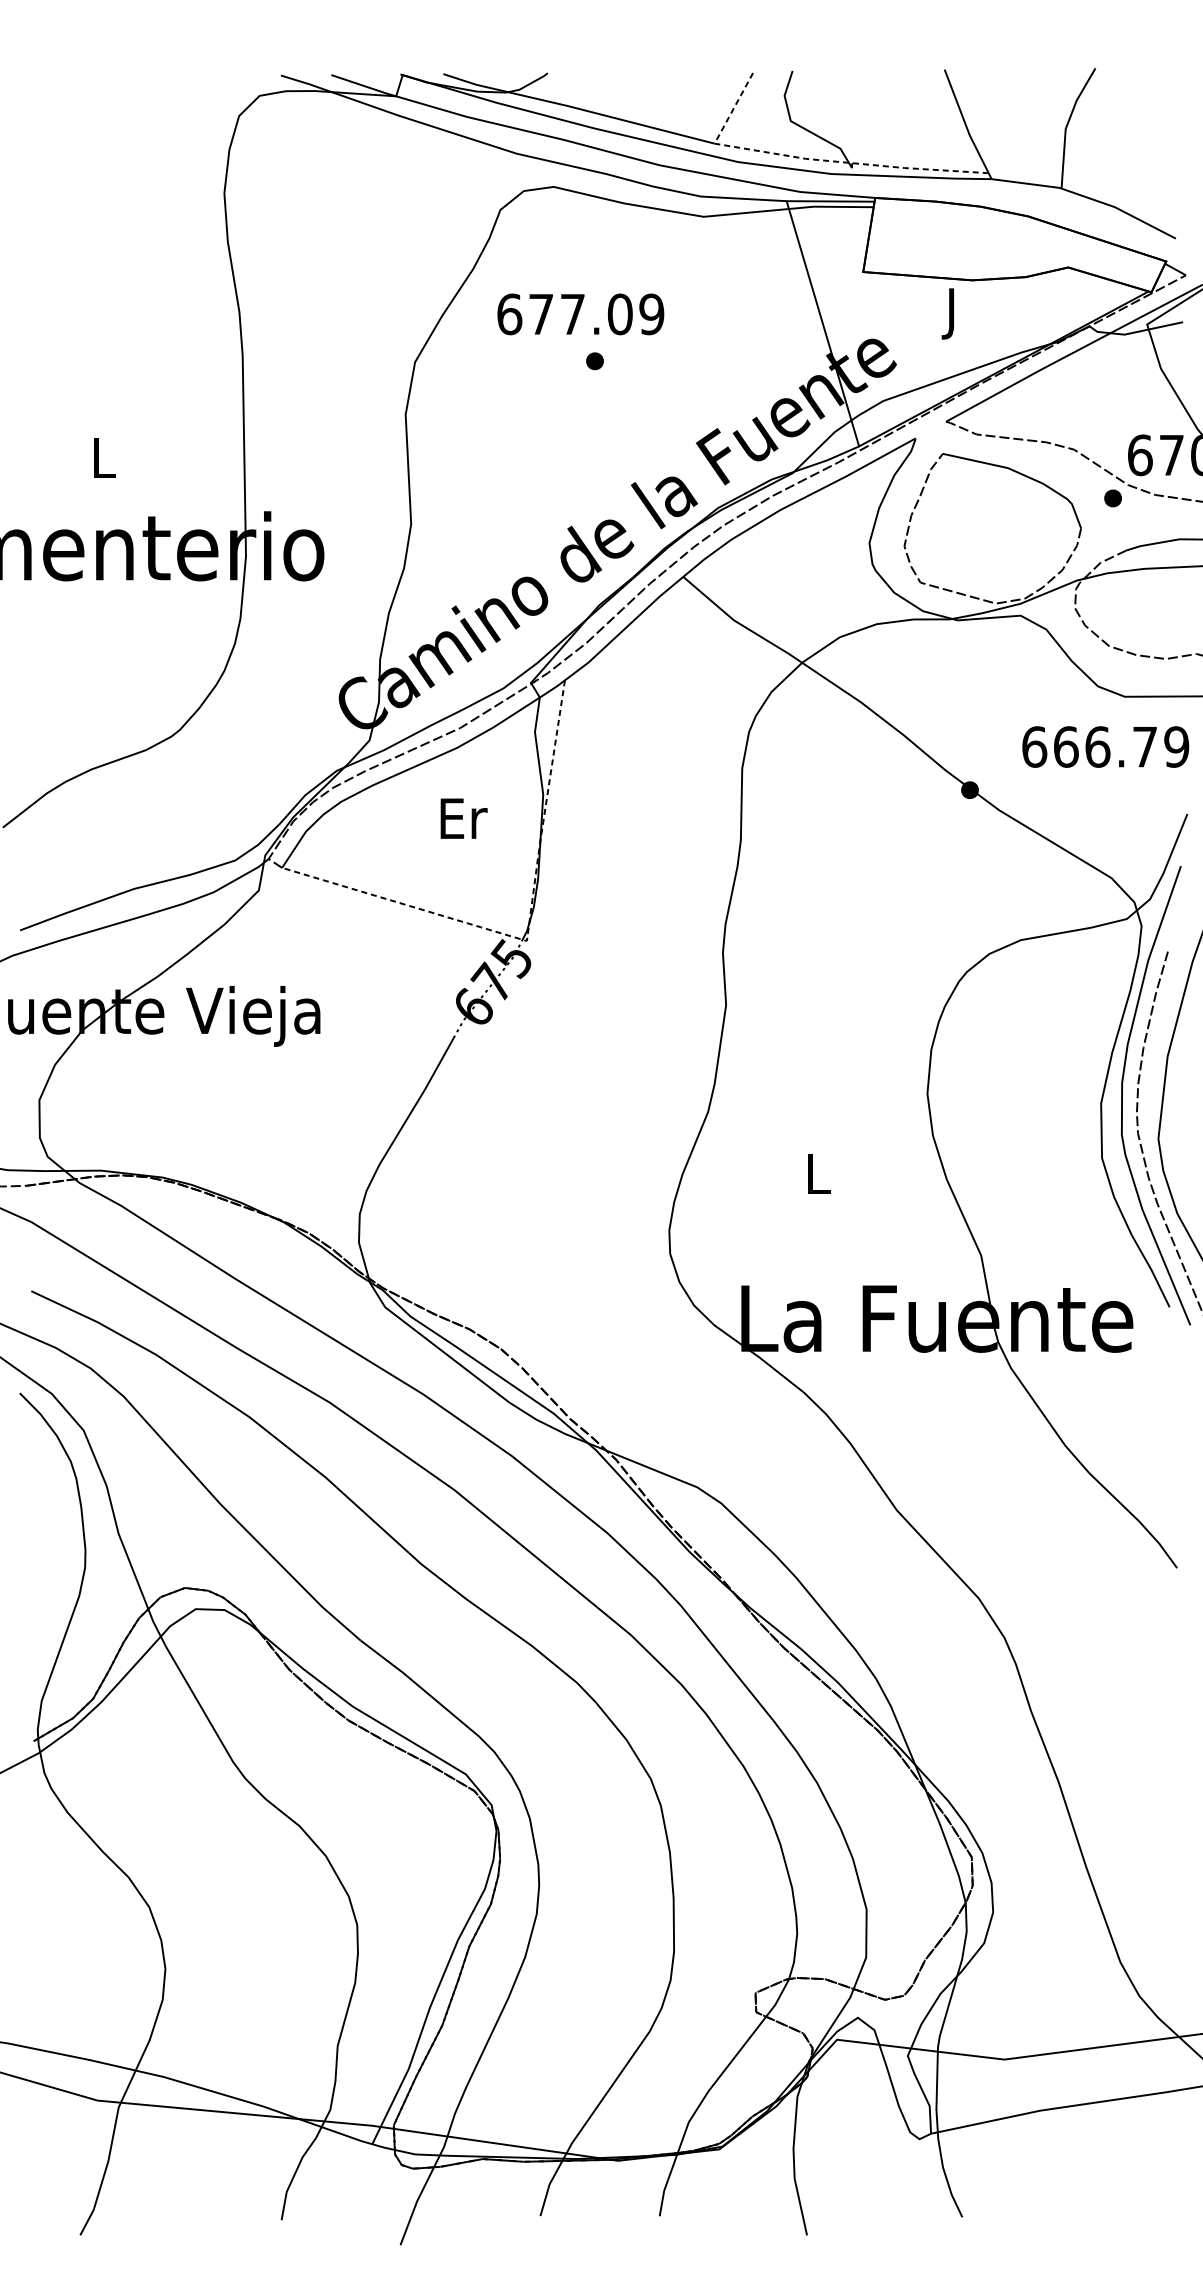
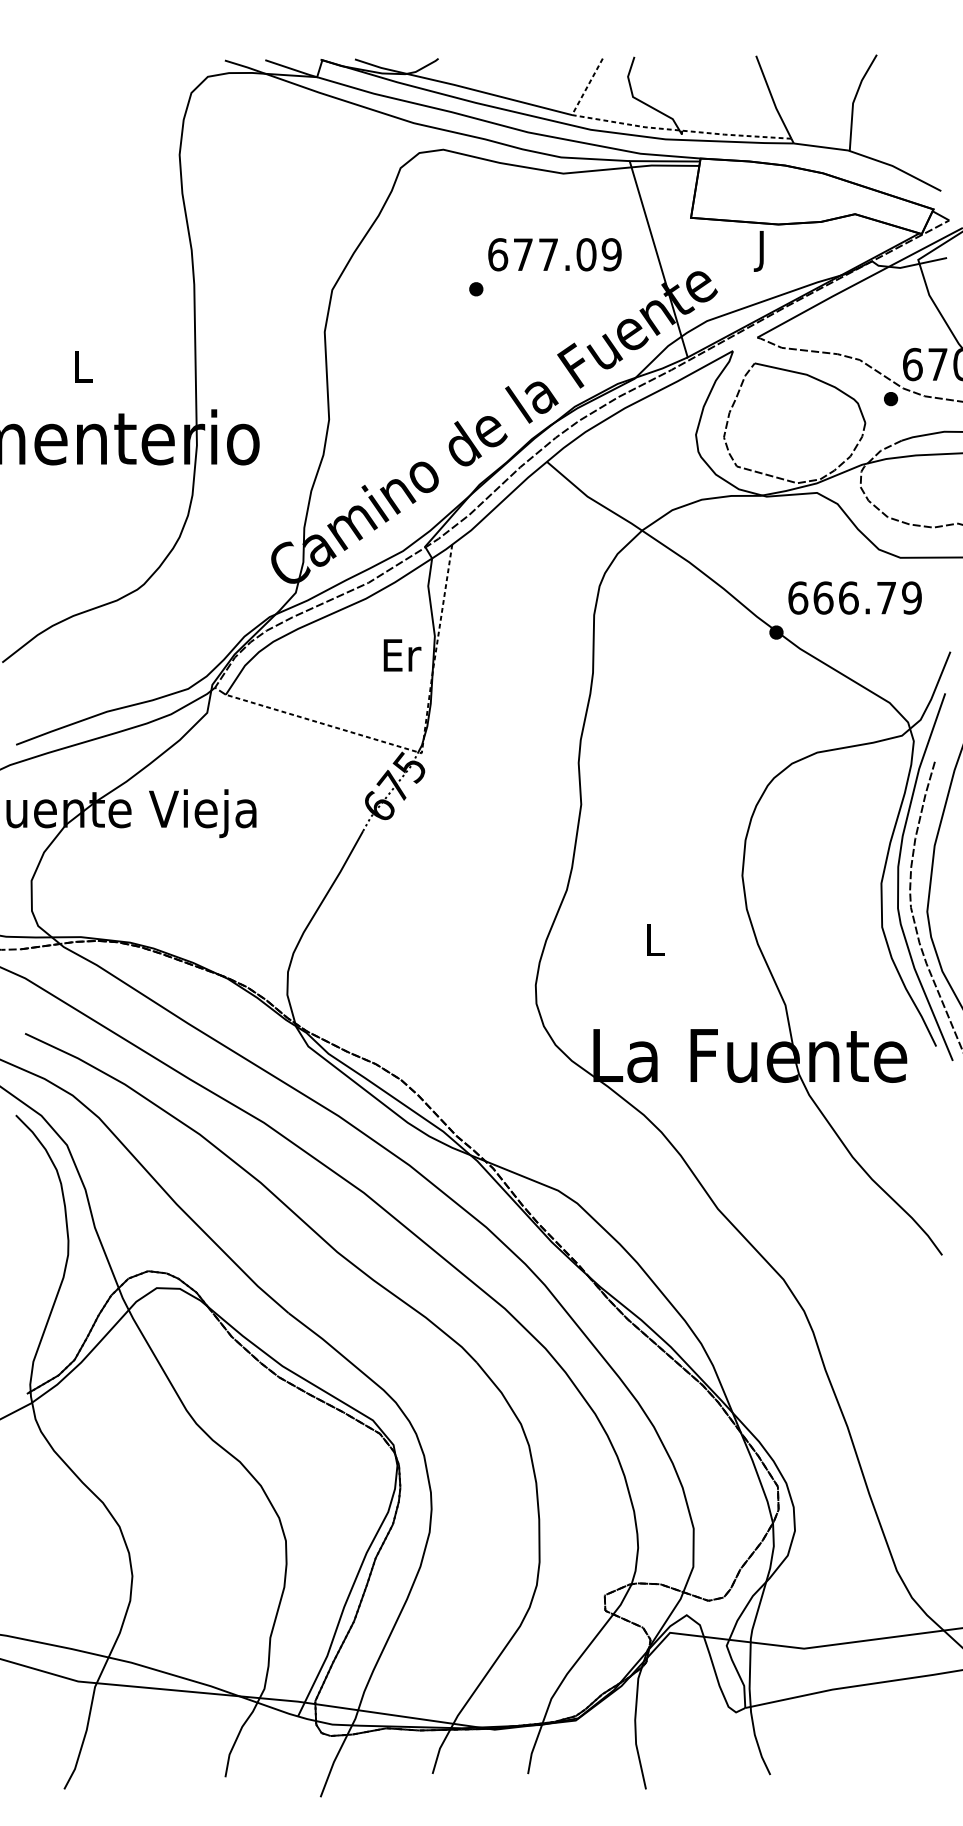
text: (580, 314) -> (554, 254), moved
text: (1104, 746) -> (854, 597), moved
text: (464, 818) -> (402, 655), moved

